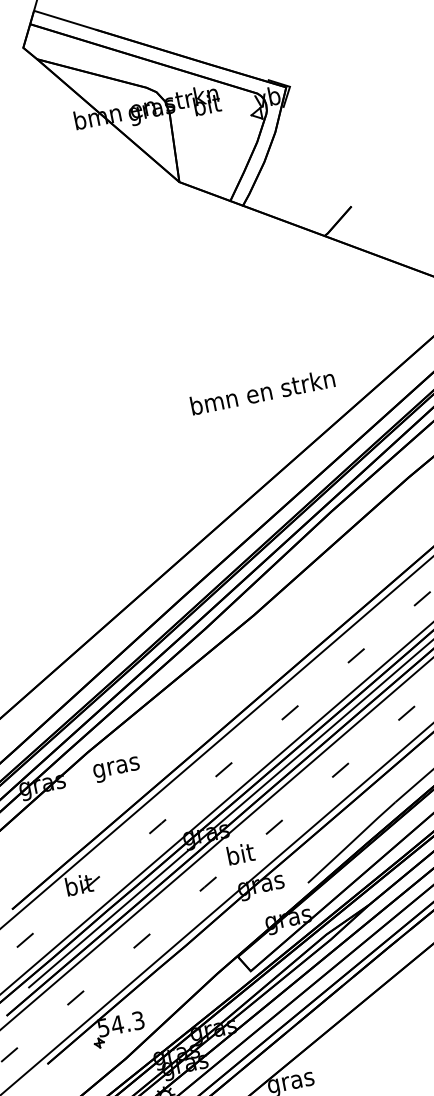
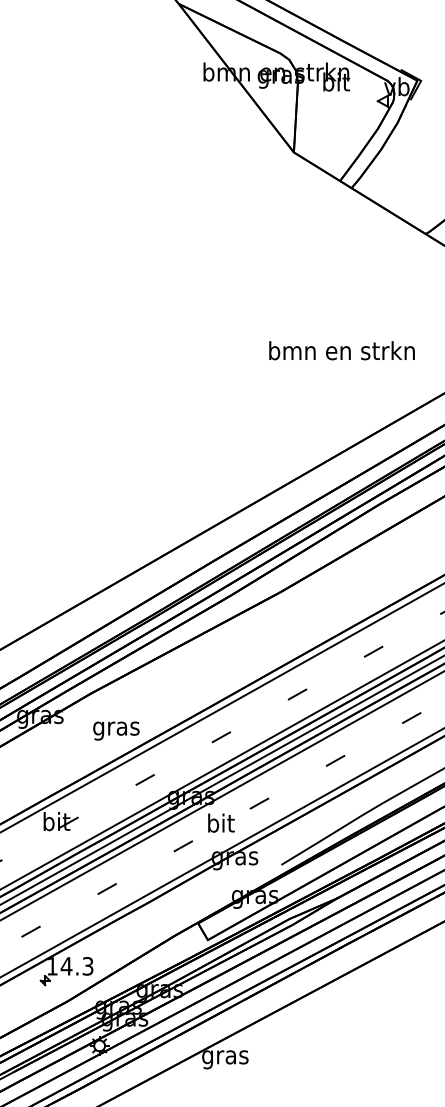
text: (262, 391) -> (341, 350), moved
text: (116, 769) -> (116, 730), moved
text: (103, 1027) -> (52, 966), 54.3 -> 14.3

